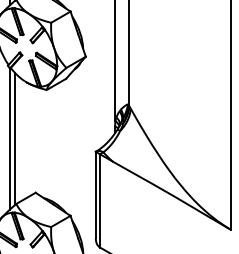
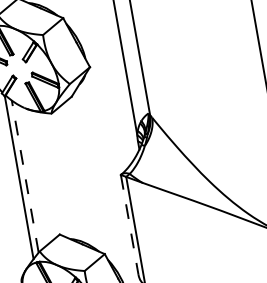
line: (15, 139) -> (25, 177), solid -> dashed
line: (95, 195) -> (129, 225), solid -> dashed

